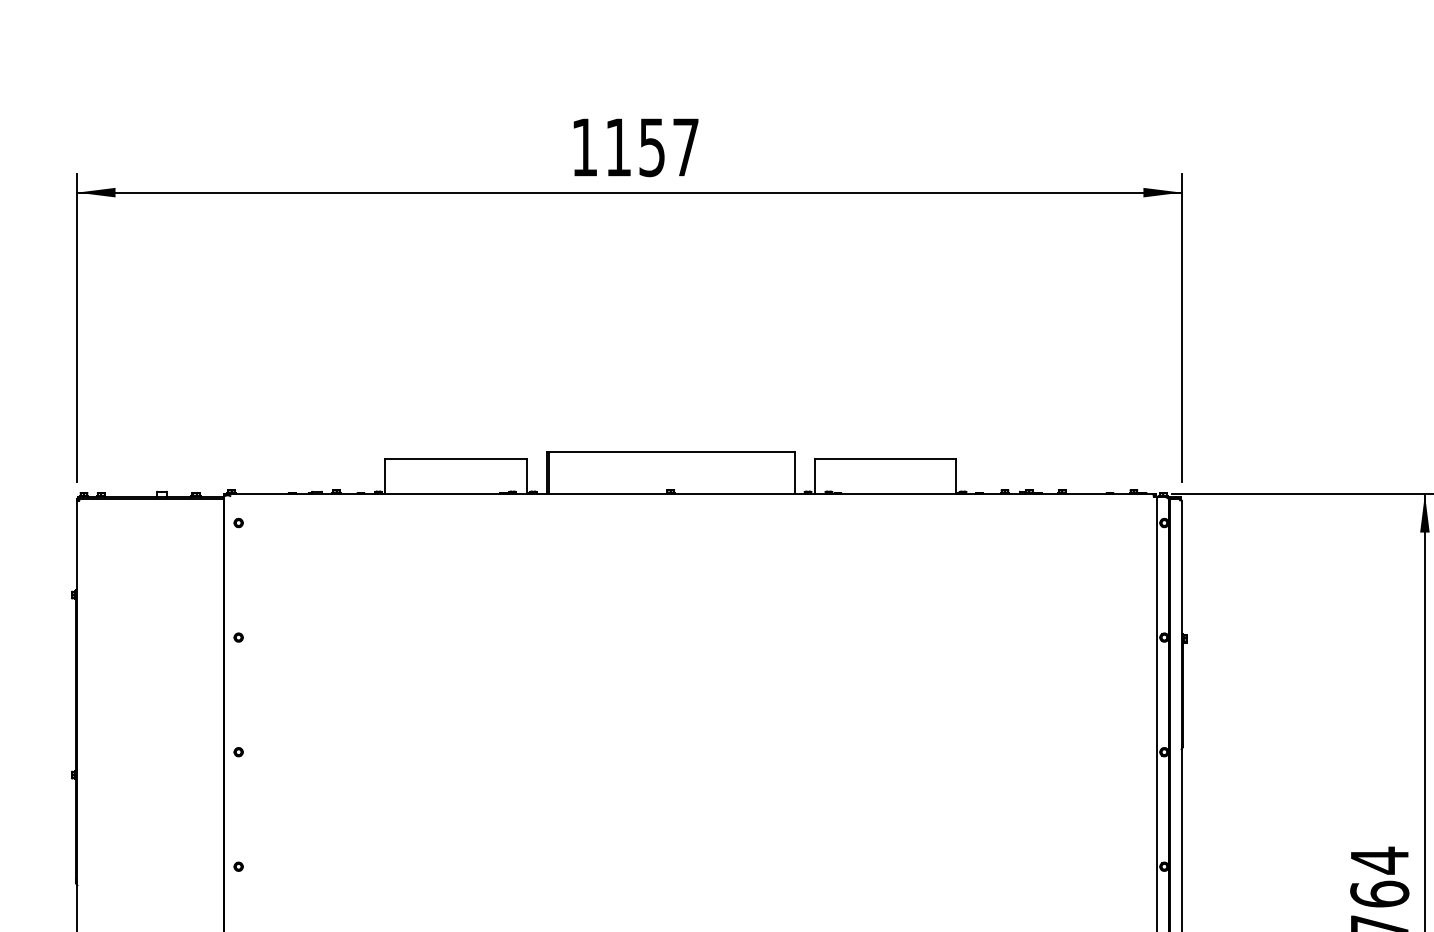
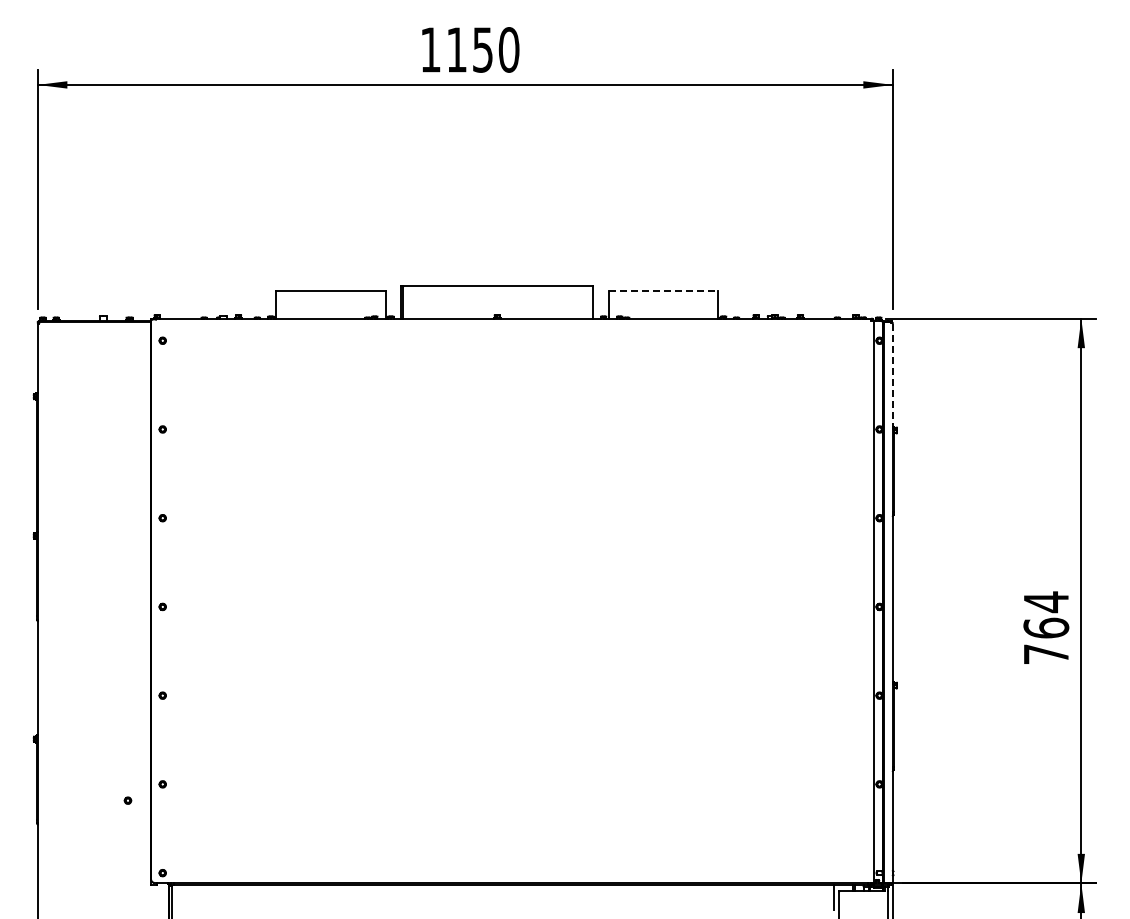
text: (685, 146) -> (508, 49), 1157 -> 1150
line: (885, 459) -> (663, 291), solid -> dashed
line: (1181, 567) -> (892, 375), solid -> dashed

